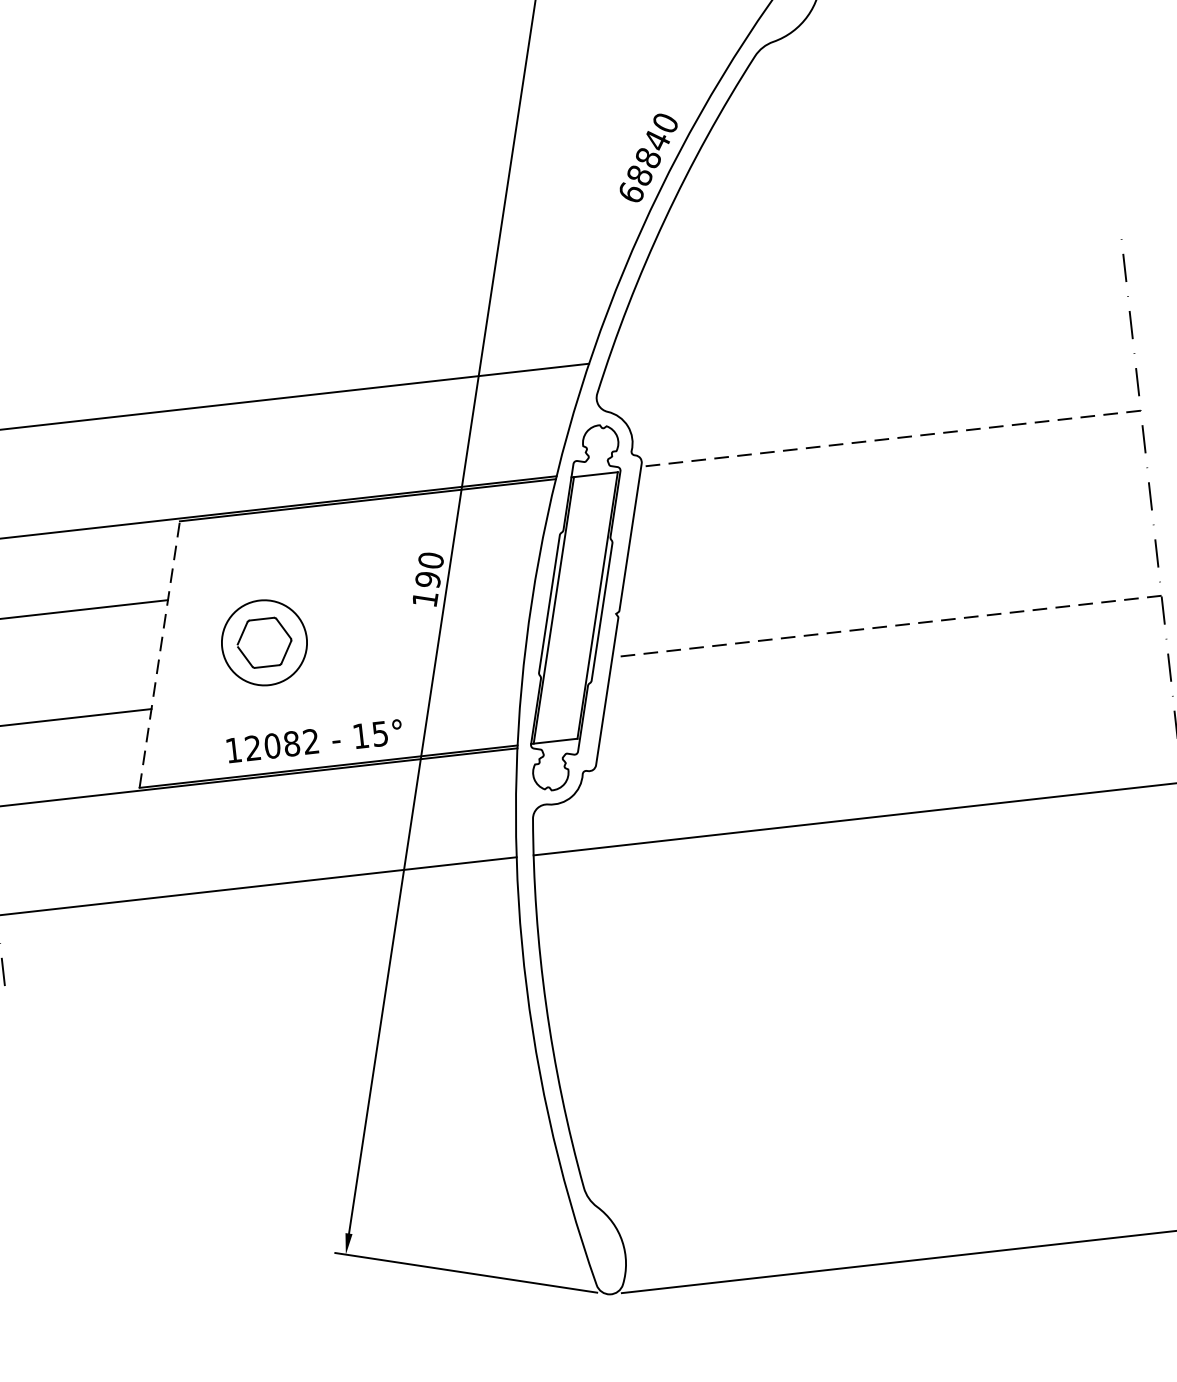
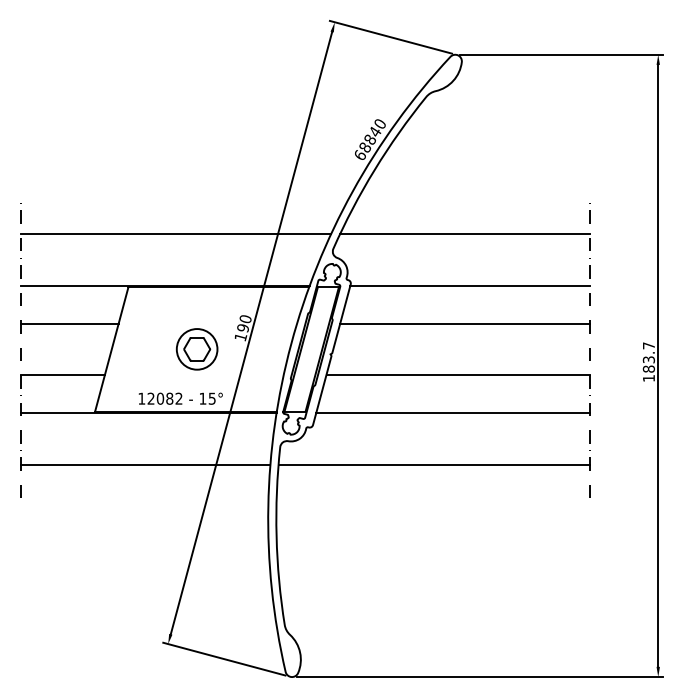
line: (868, 333) -> (465, 234), added
line: (889, 438) -> (469, 285), dashed -> solid
line: (889, 518) -> (465, 323), added
line: (886, 625) -> (458, 374), dashed -> solid
part: (263, 643) -> (196, 349), moved
line: (158, 652) -> (111, 348), dashed -> solid
line: (885, 706) -> (453, 412), added

